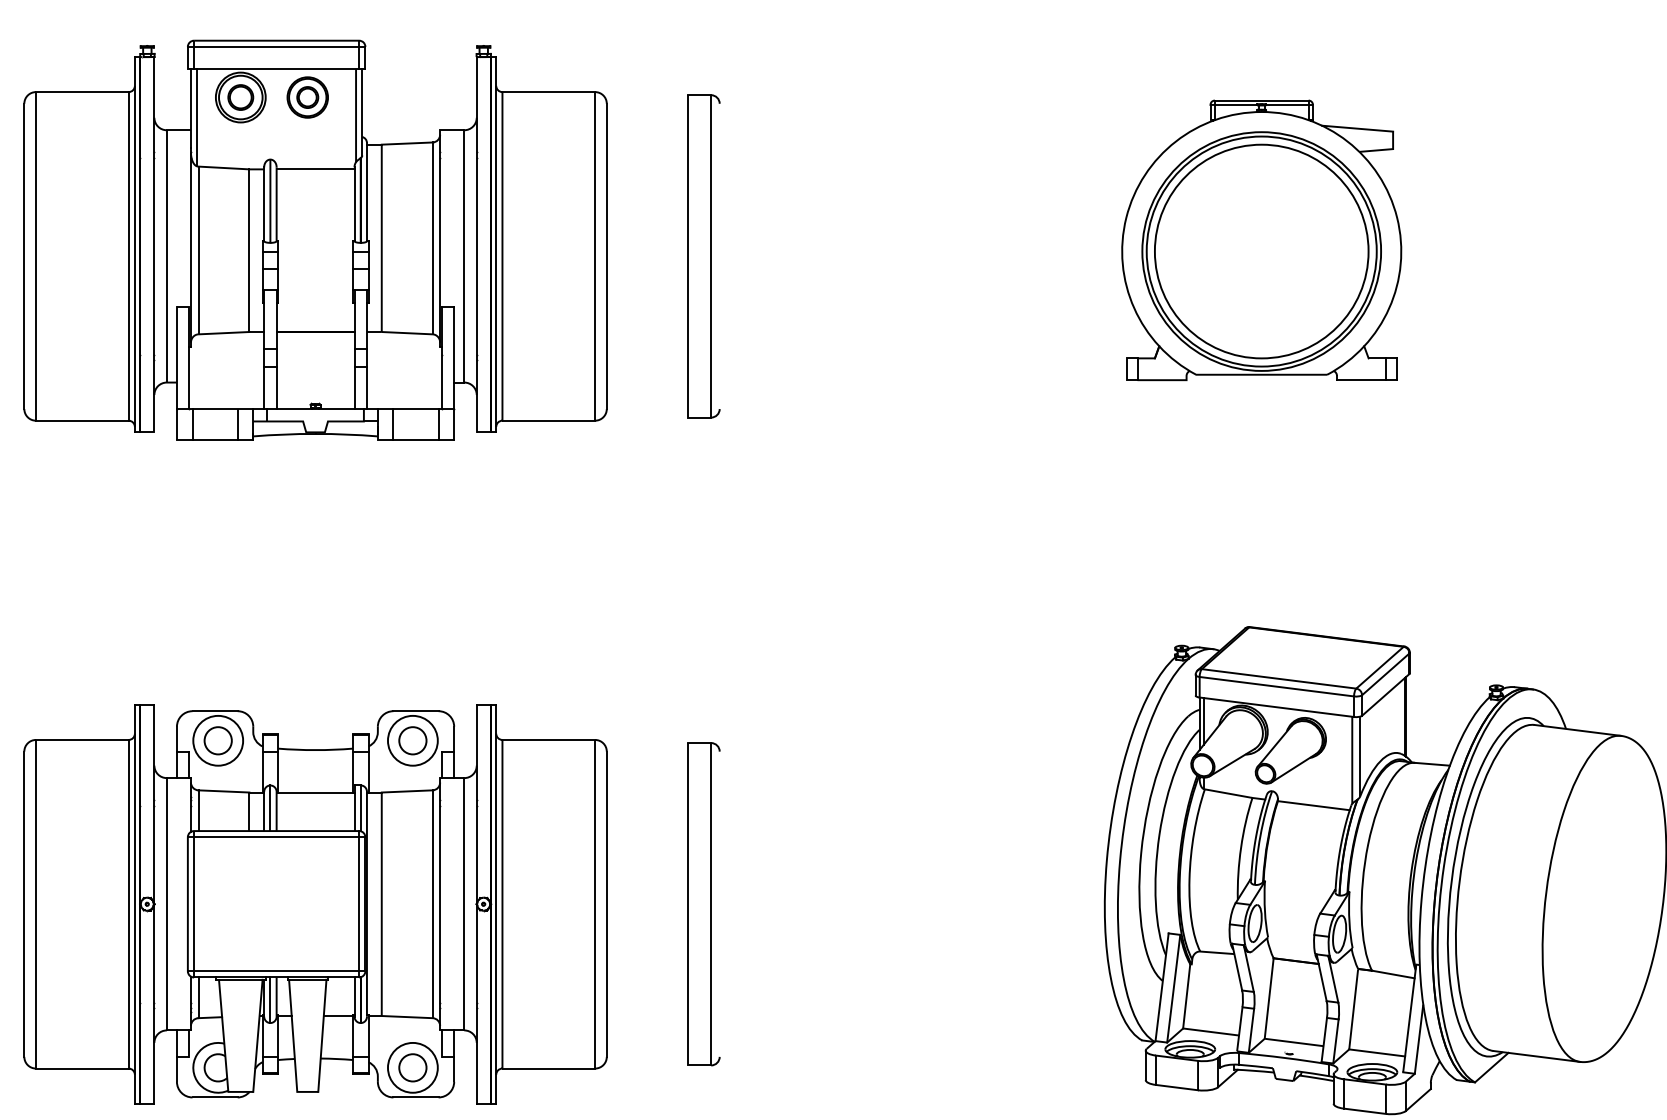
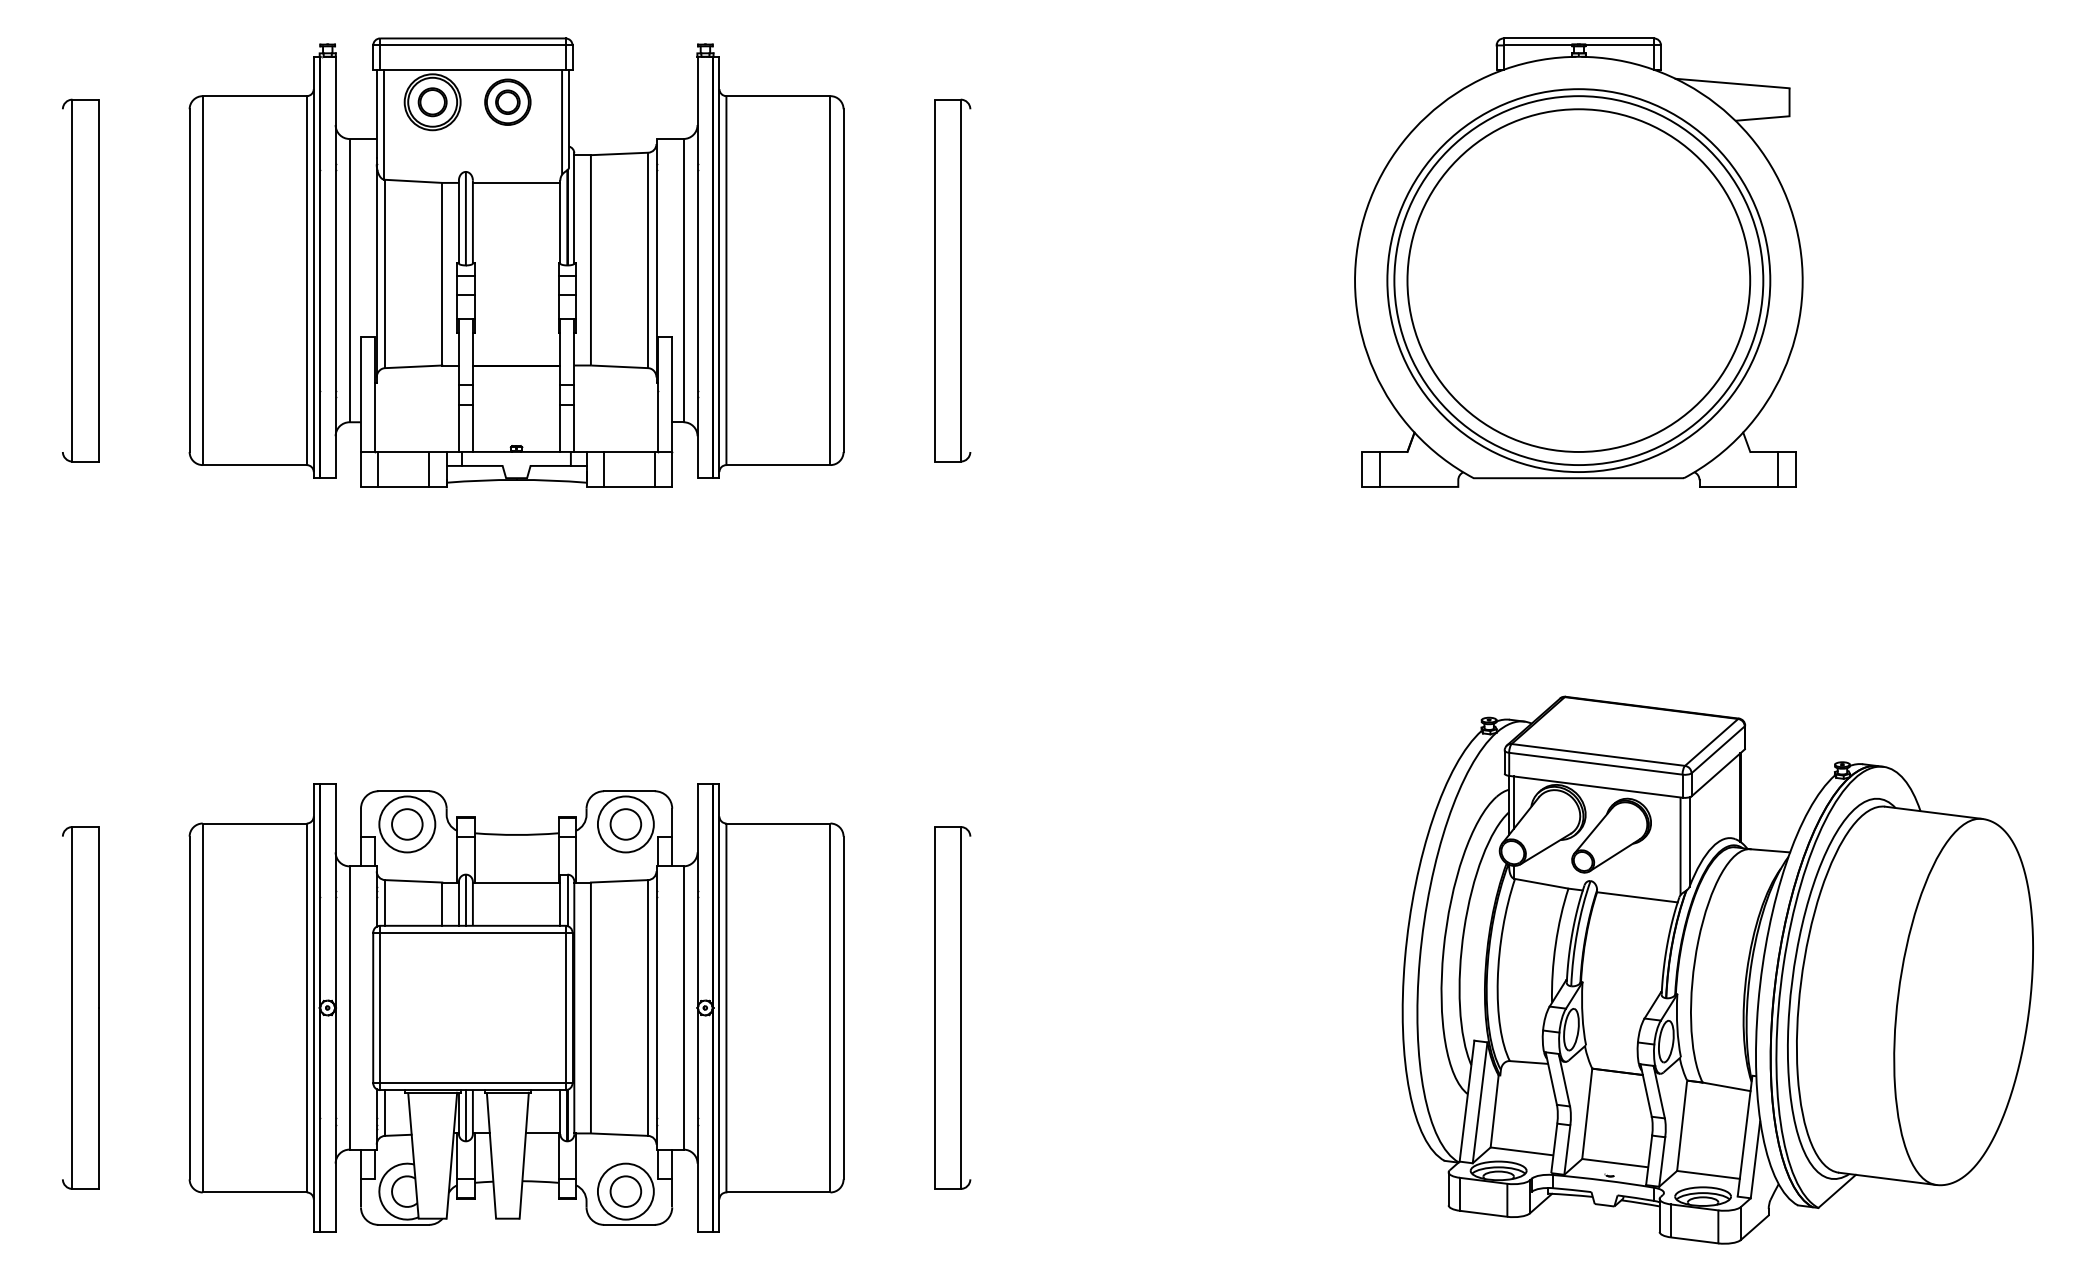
part: (1261, 240) -> (1578, 262), size x1.43

